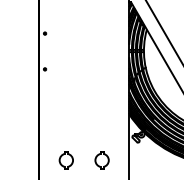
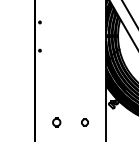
part: (65, 160) -> (56, 122), size x0.7
part: (101, 160) -> (84, 122), size x0.6

